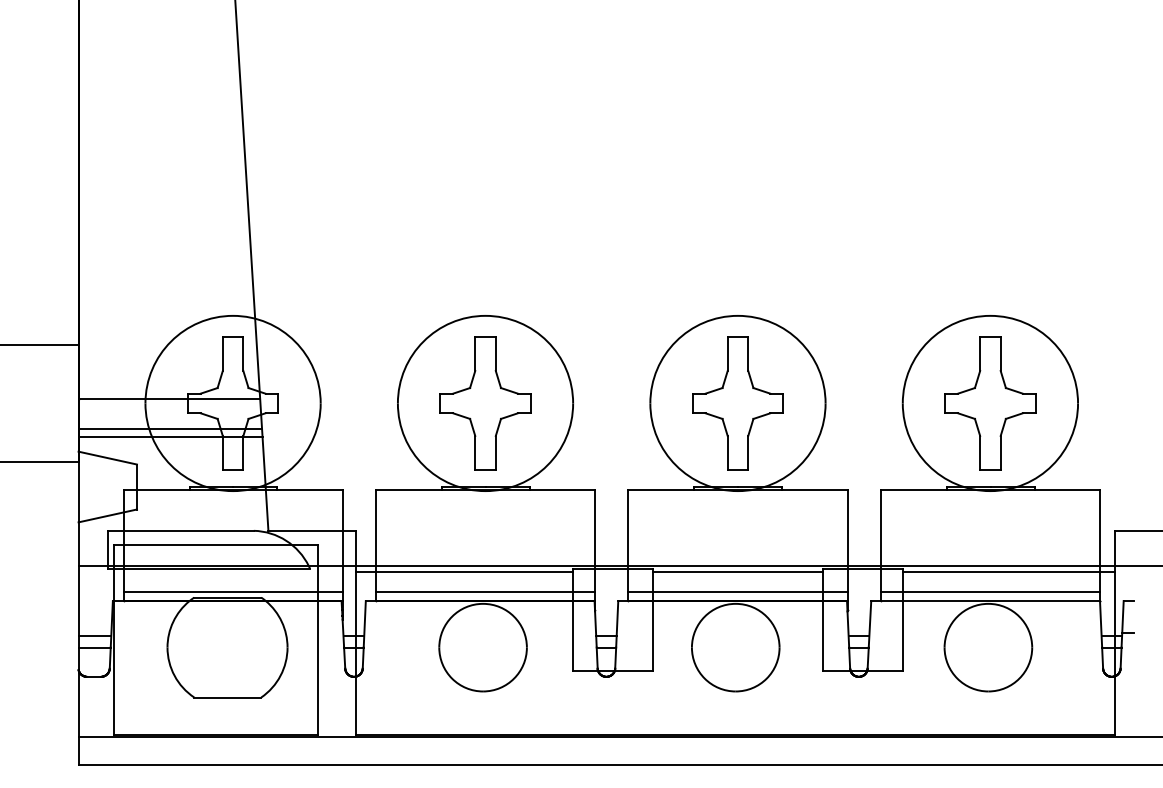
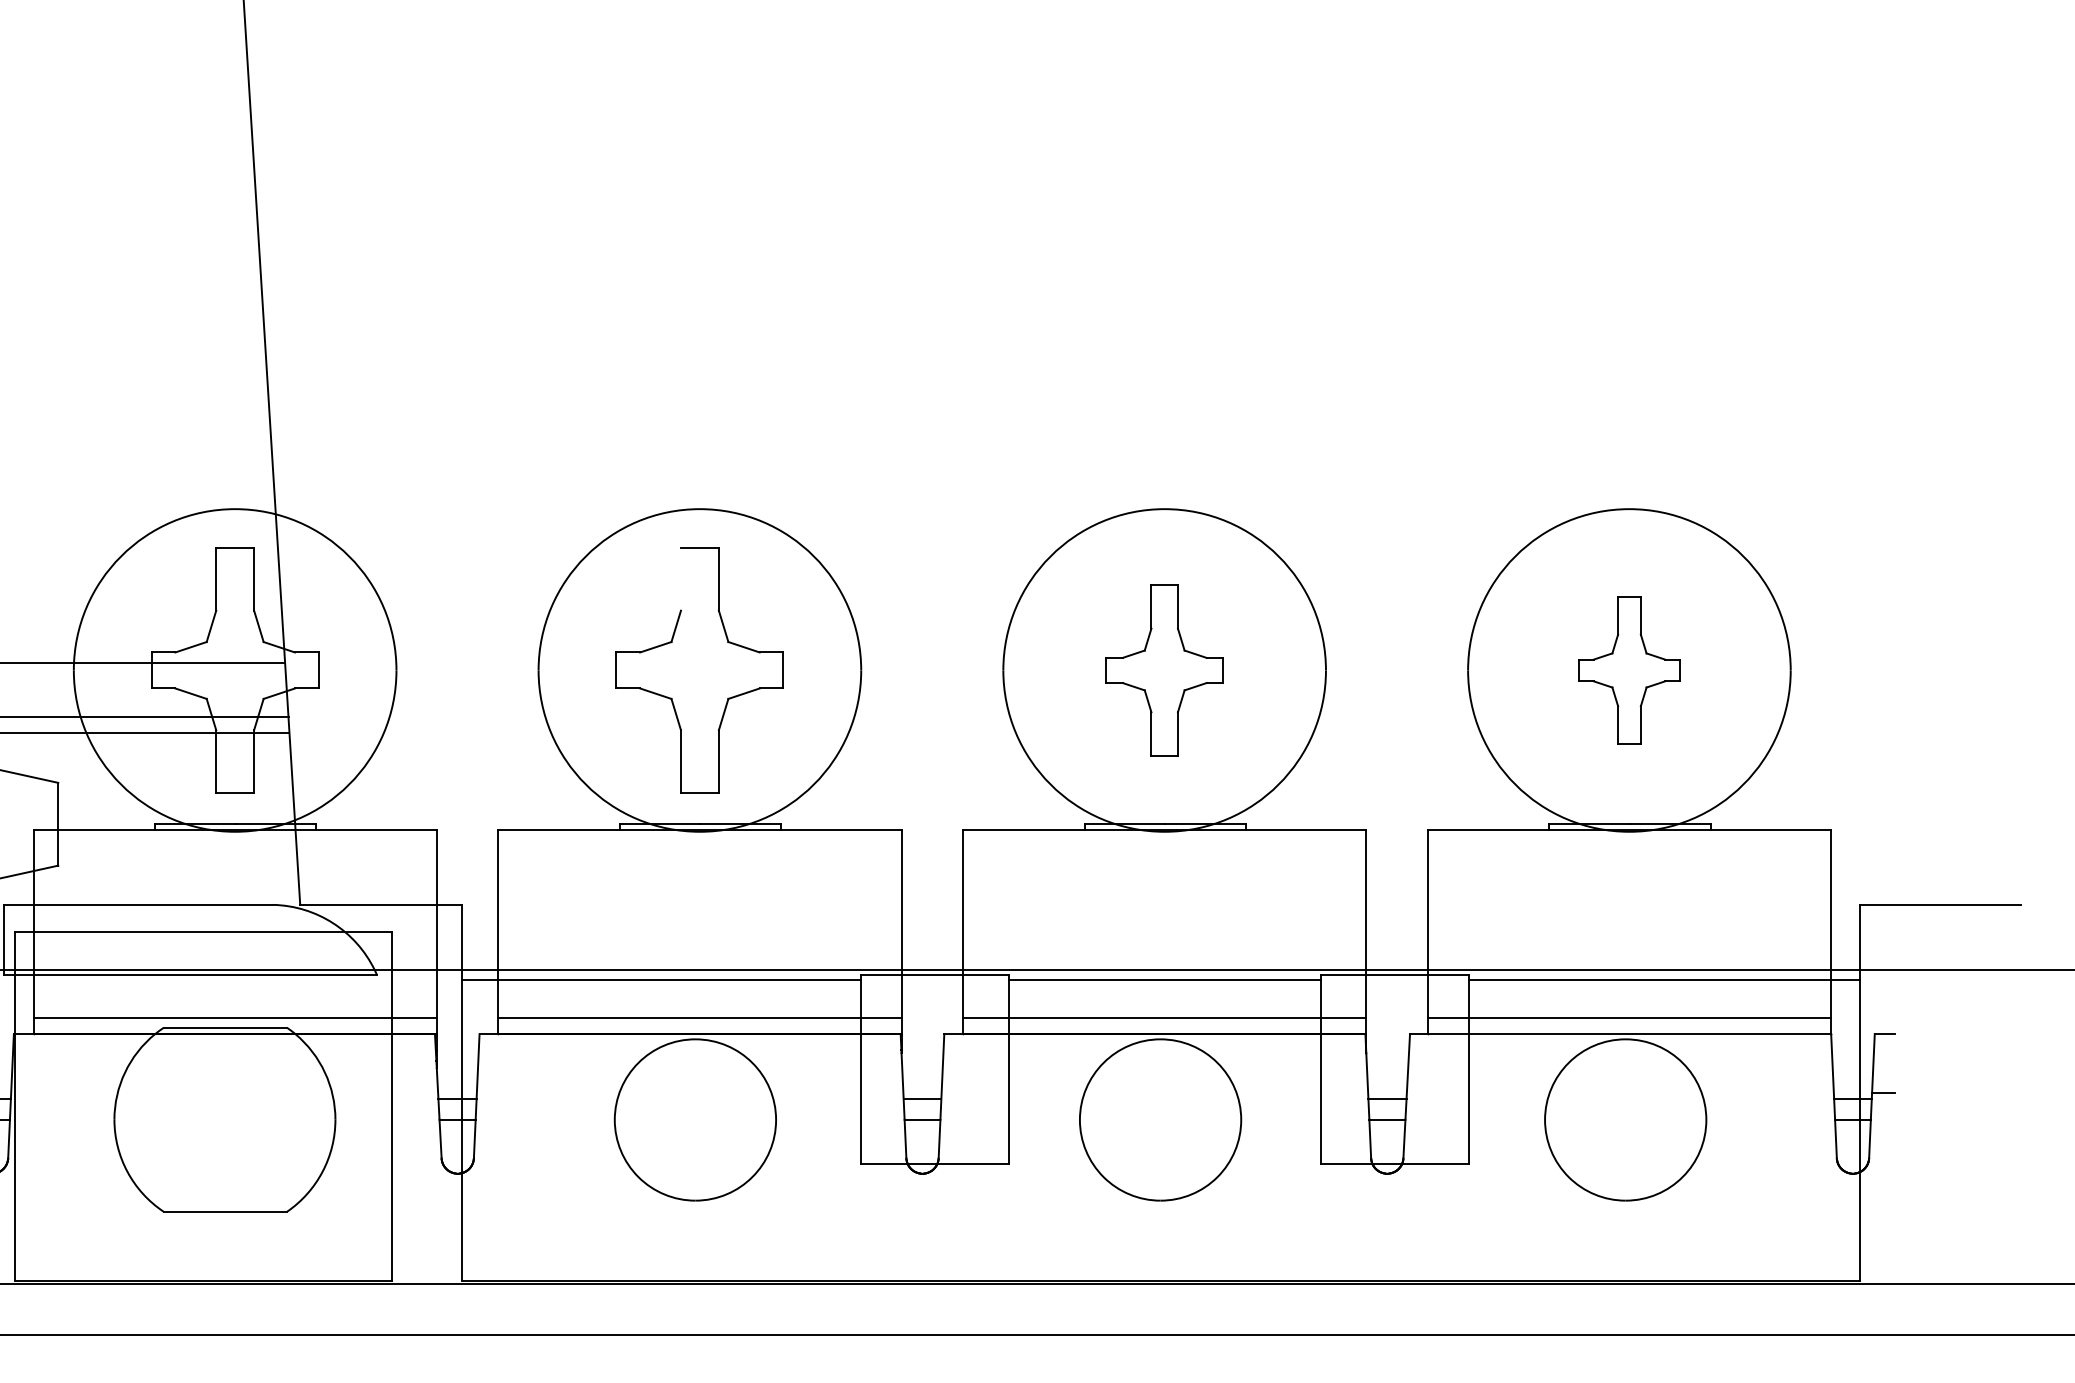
line: (475, 354) -> (681, 580), removed
part: (737, 403) -> (1163, 670), size x0.7
part: (990, 403) -> (1629, 670), size x0.6

